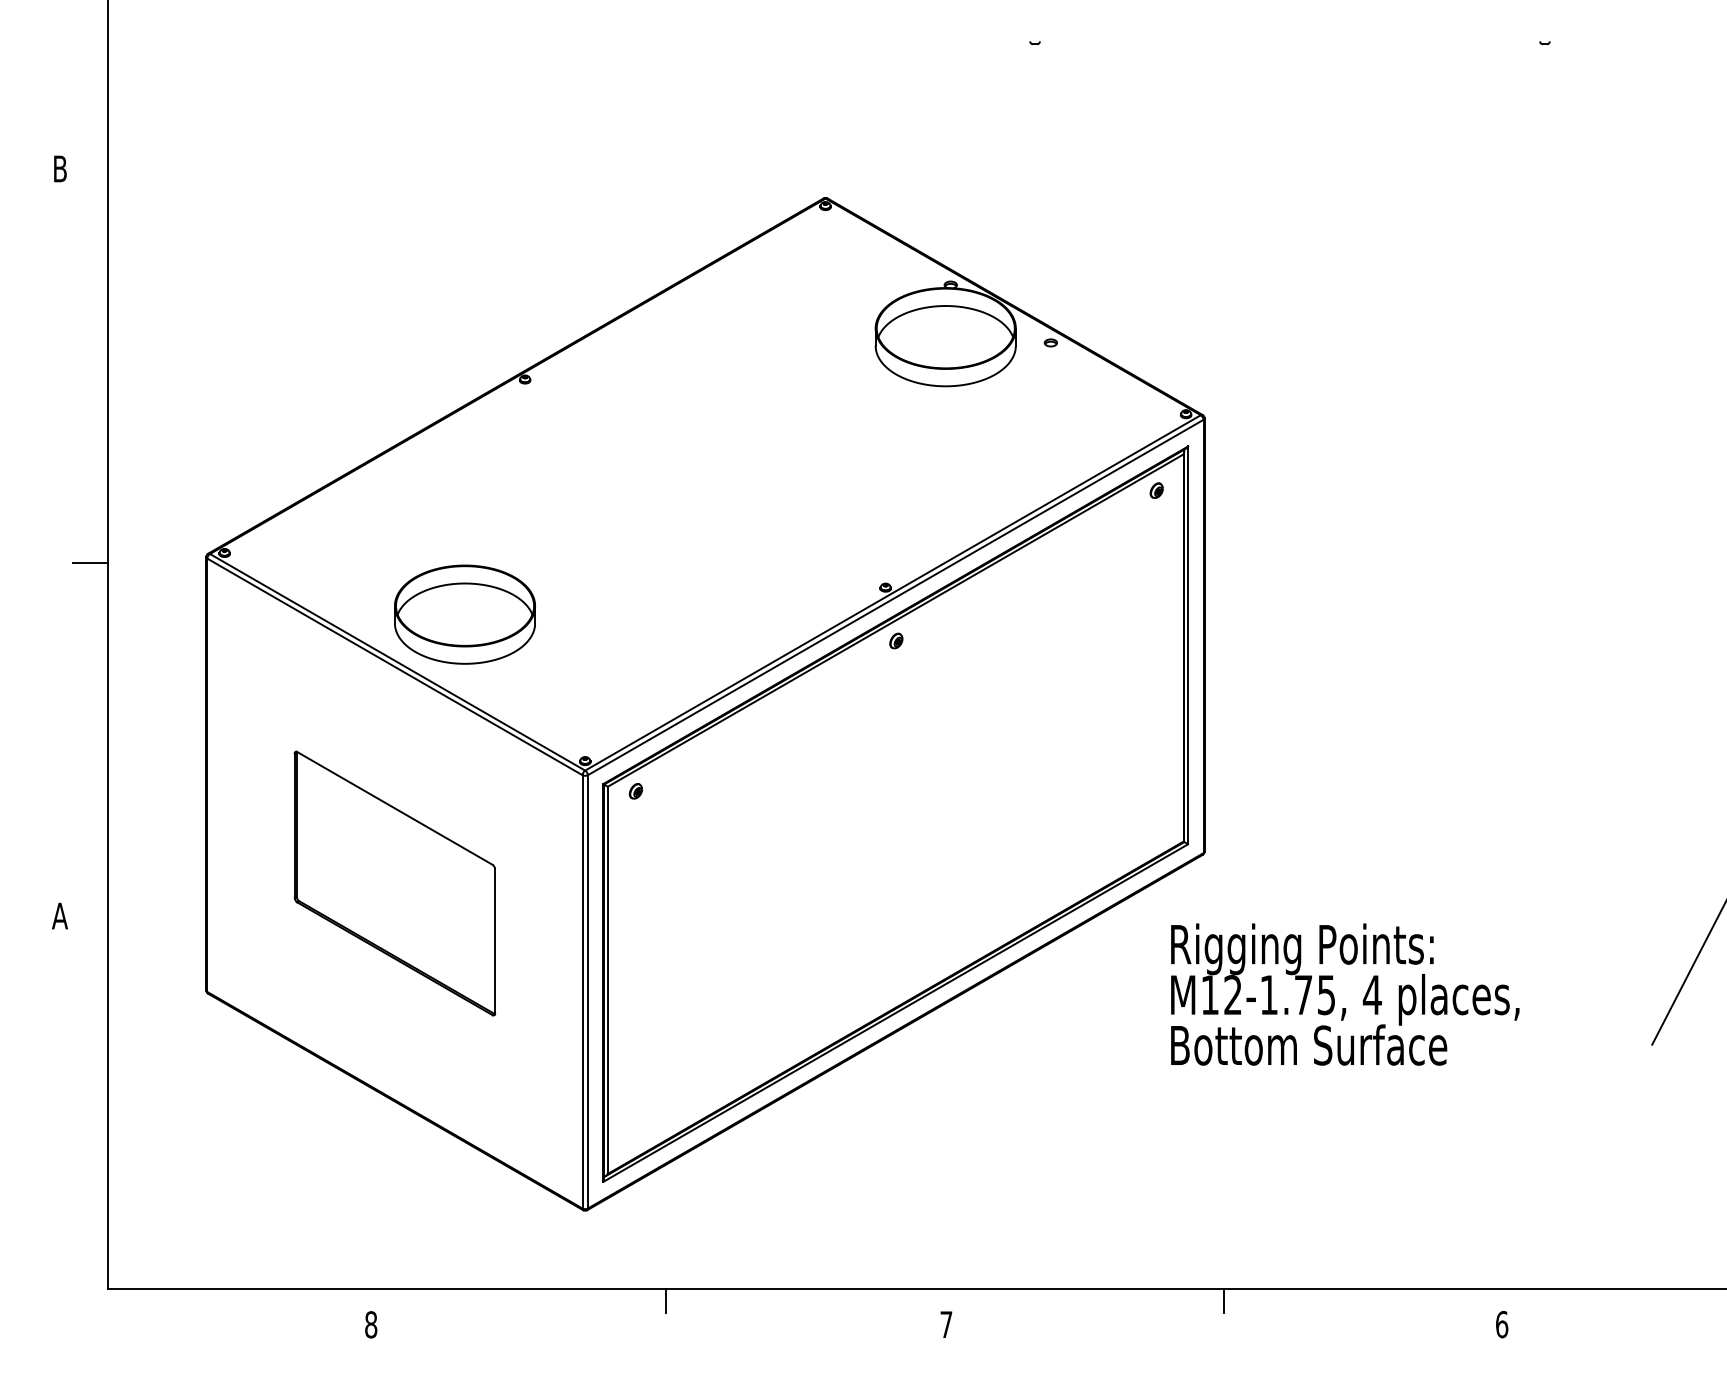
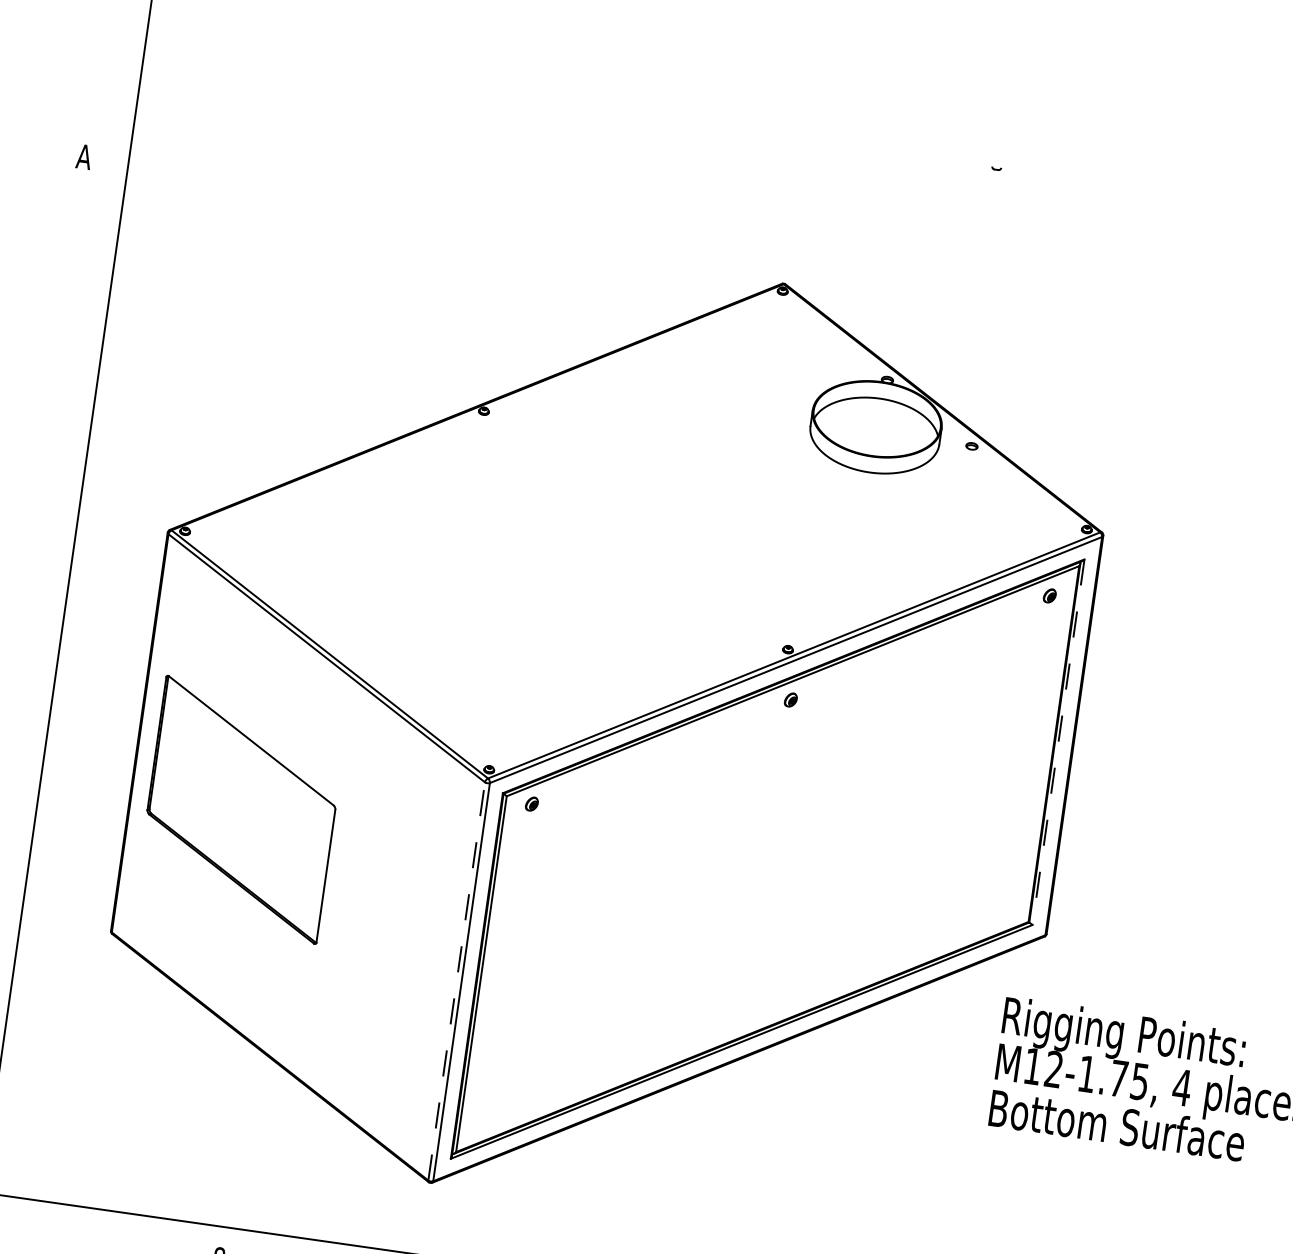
text: (60, 168) -> (84, 156), B -> A
line: (90, 563) -> (60, 523), removed
part: (464, 614) -> (397, 619), removed
line: (1188, 645) -> (1058, 742), solid -> dashed
part: (394, 883) -> (241, 809), moved
line: (582, 991) -> (456, 981), solid -> dashed

